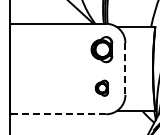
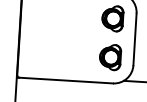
line: (125, 69) -> (135, 39), dashed -> solid
part: (101, 87) -> (109, 56), size x1.67
line: (58, 114) -> (65, 80), dashed -> solid

